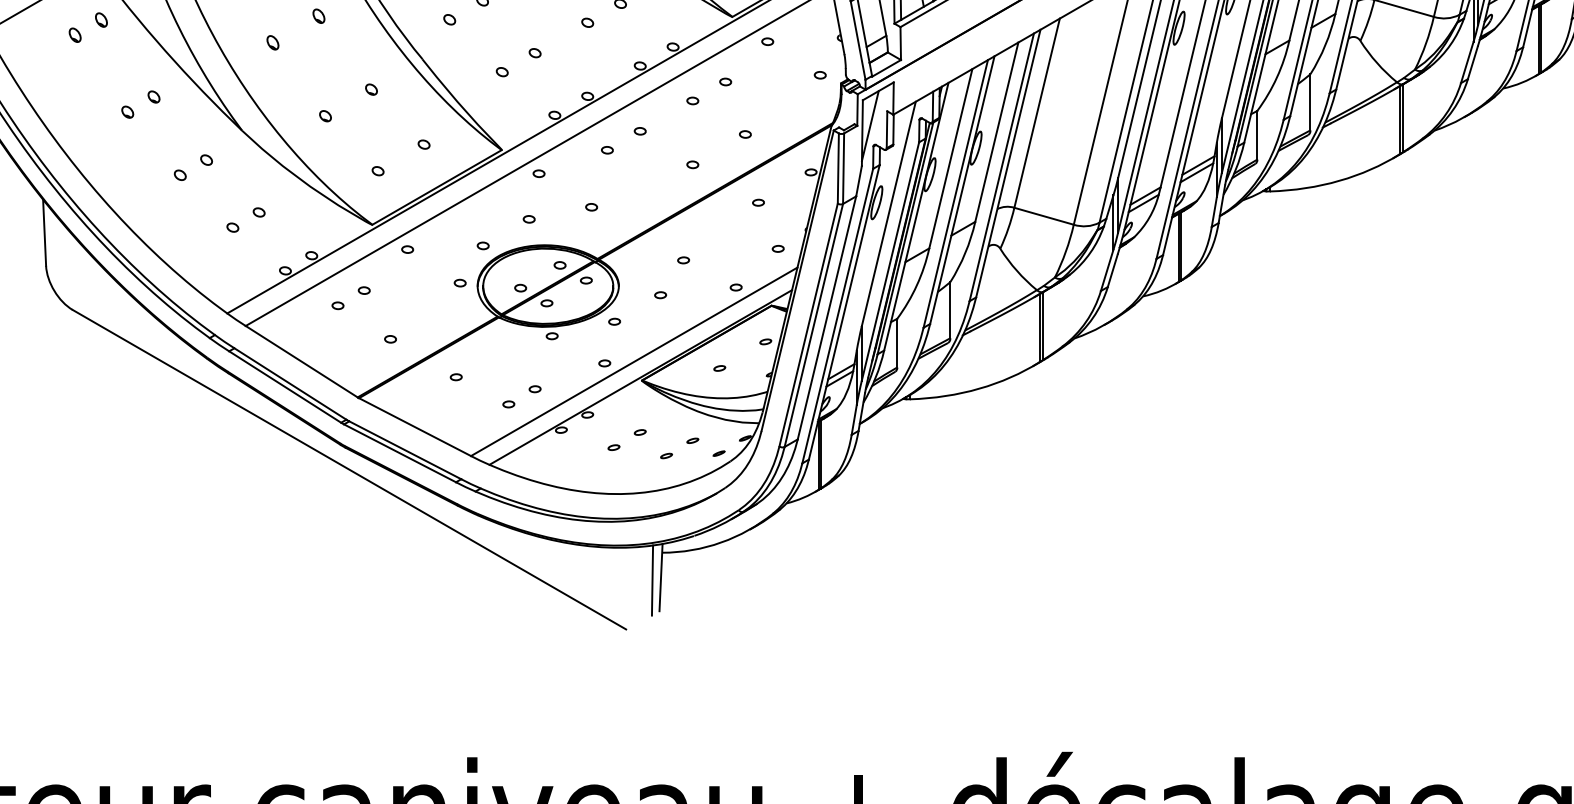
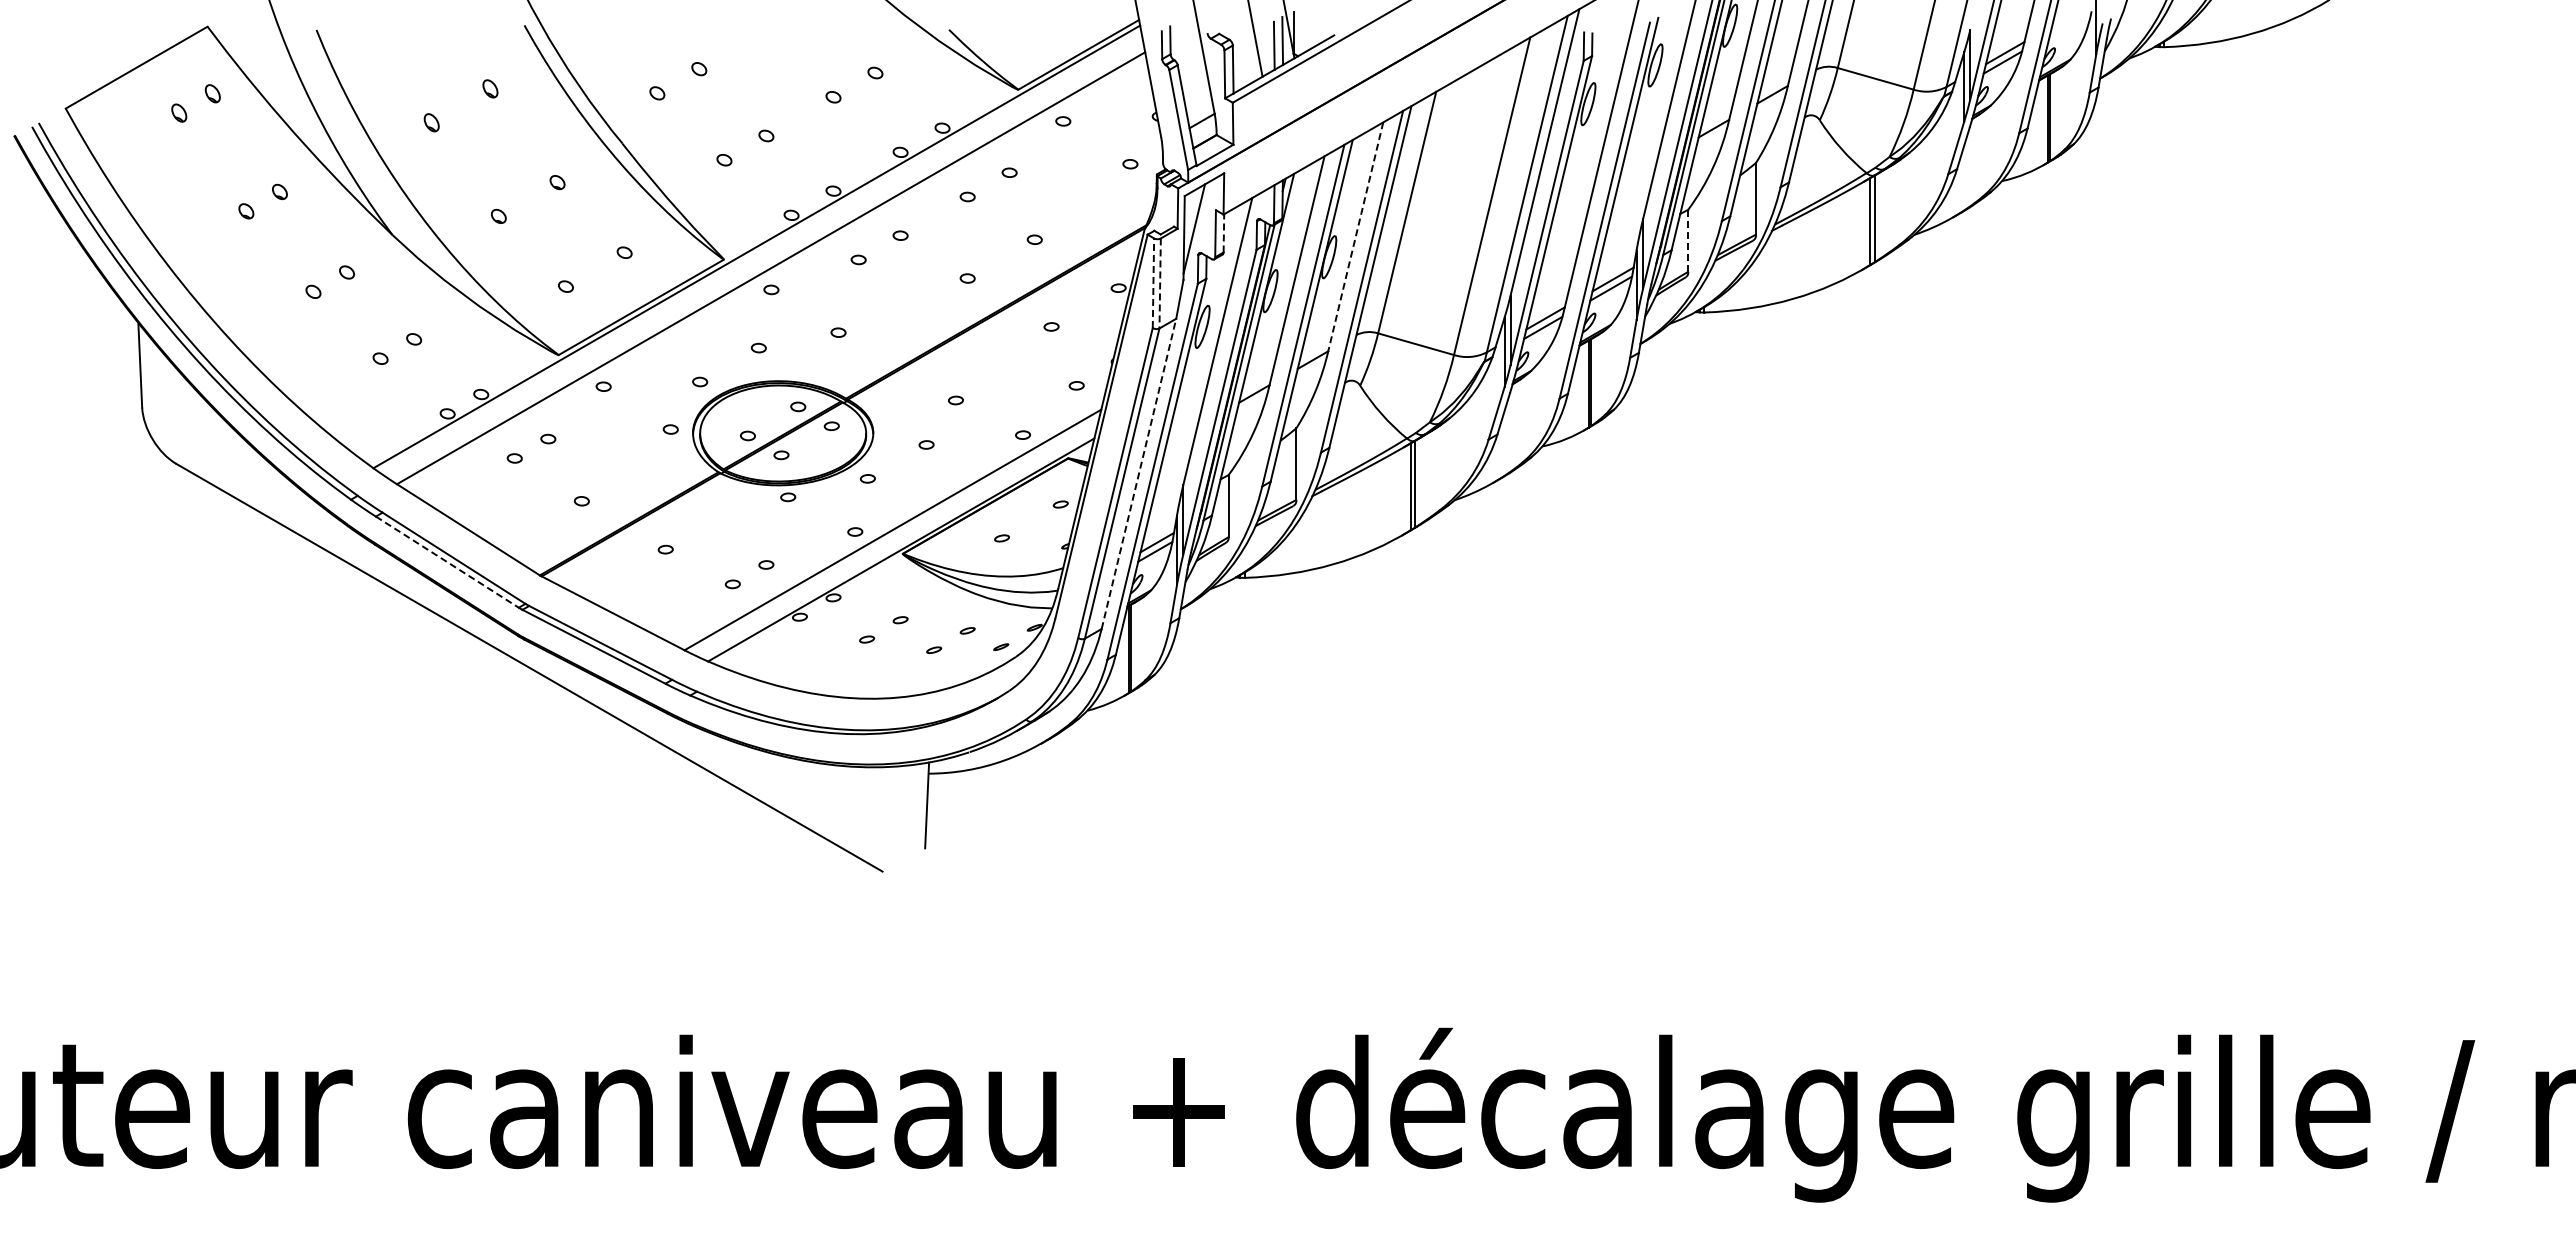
line: (893, 128) -> (1223, 232), solid -> dashed
line: (996, 131) -> (1355, 236), solid -> dashed
line: (1257, 135) -> (1688, 241), solid -> dashed
line: (838, 168) -> (1153, 283), solid -> dashed
line: (843, 168) -> (1160, 283), solid -> dashed
line: (826, 317) -> (1138, 473), solid -> dashed
line: (285, 387) -> (447, 562), solid -> dashed
line: (651, 580) -> (915, 808), removed

